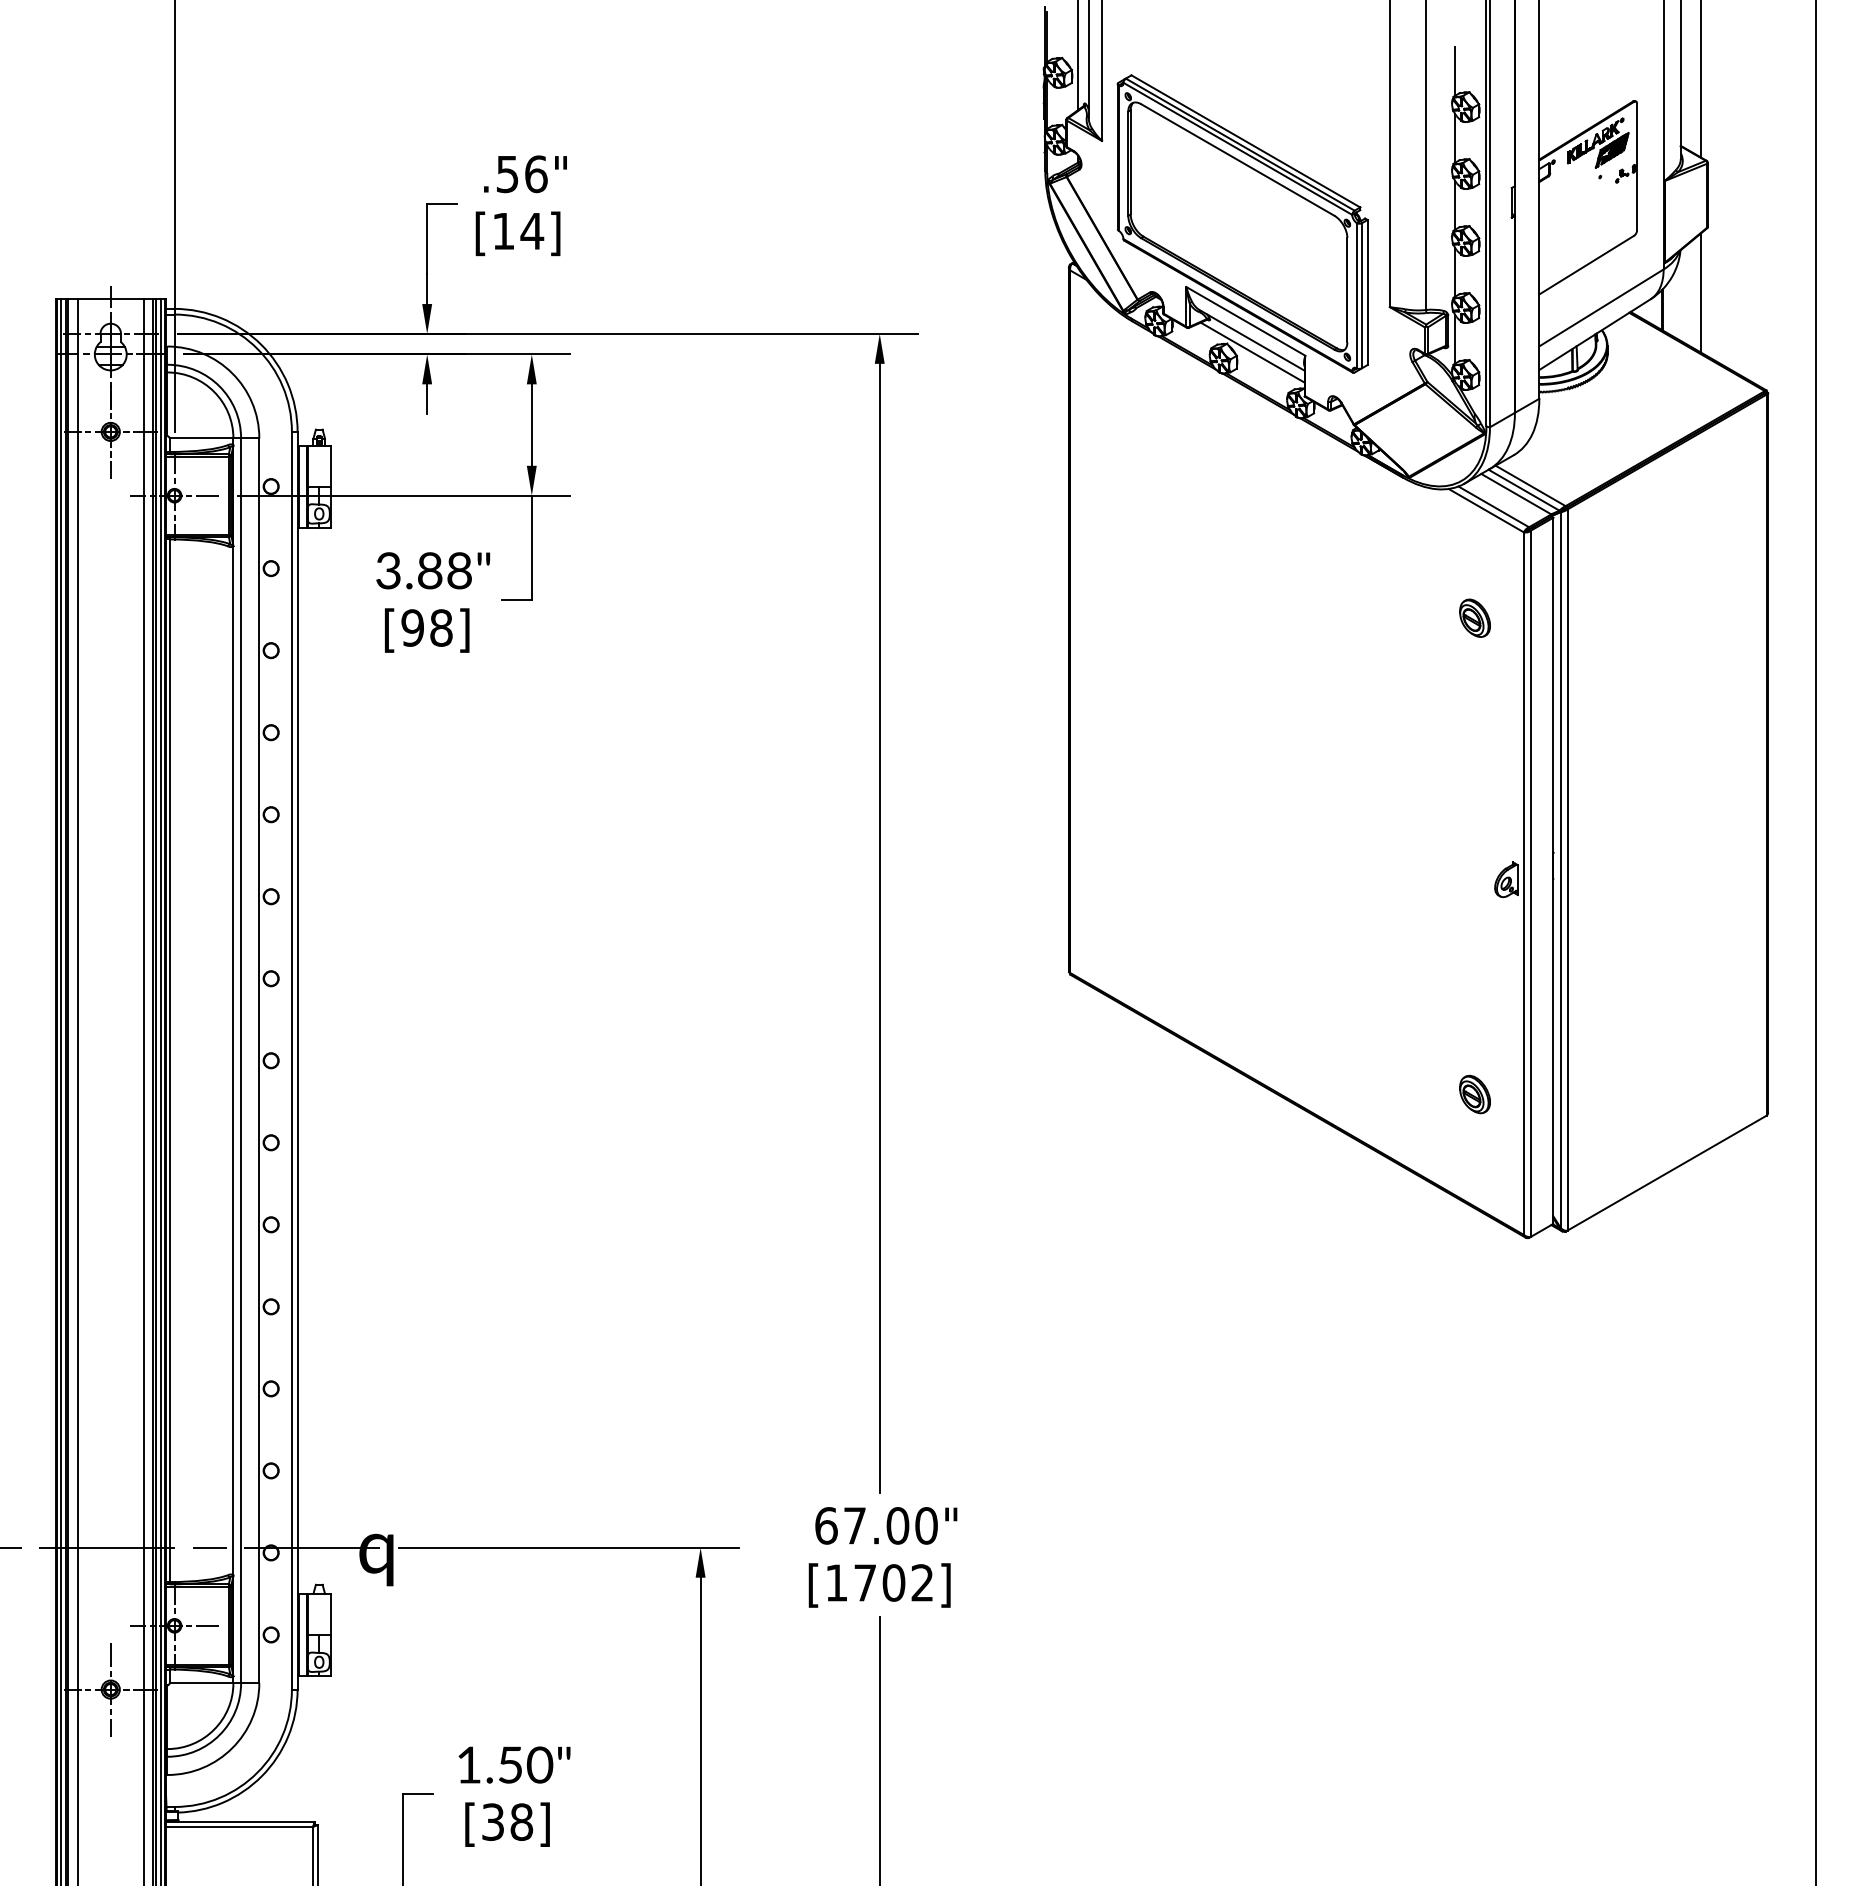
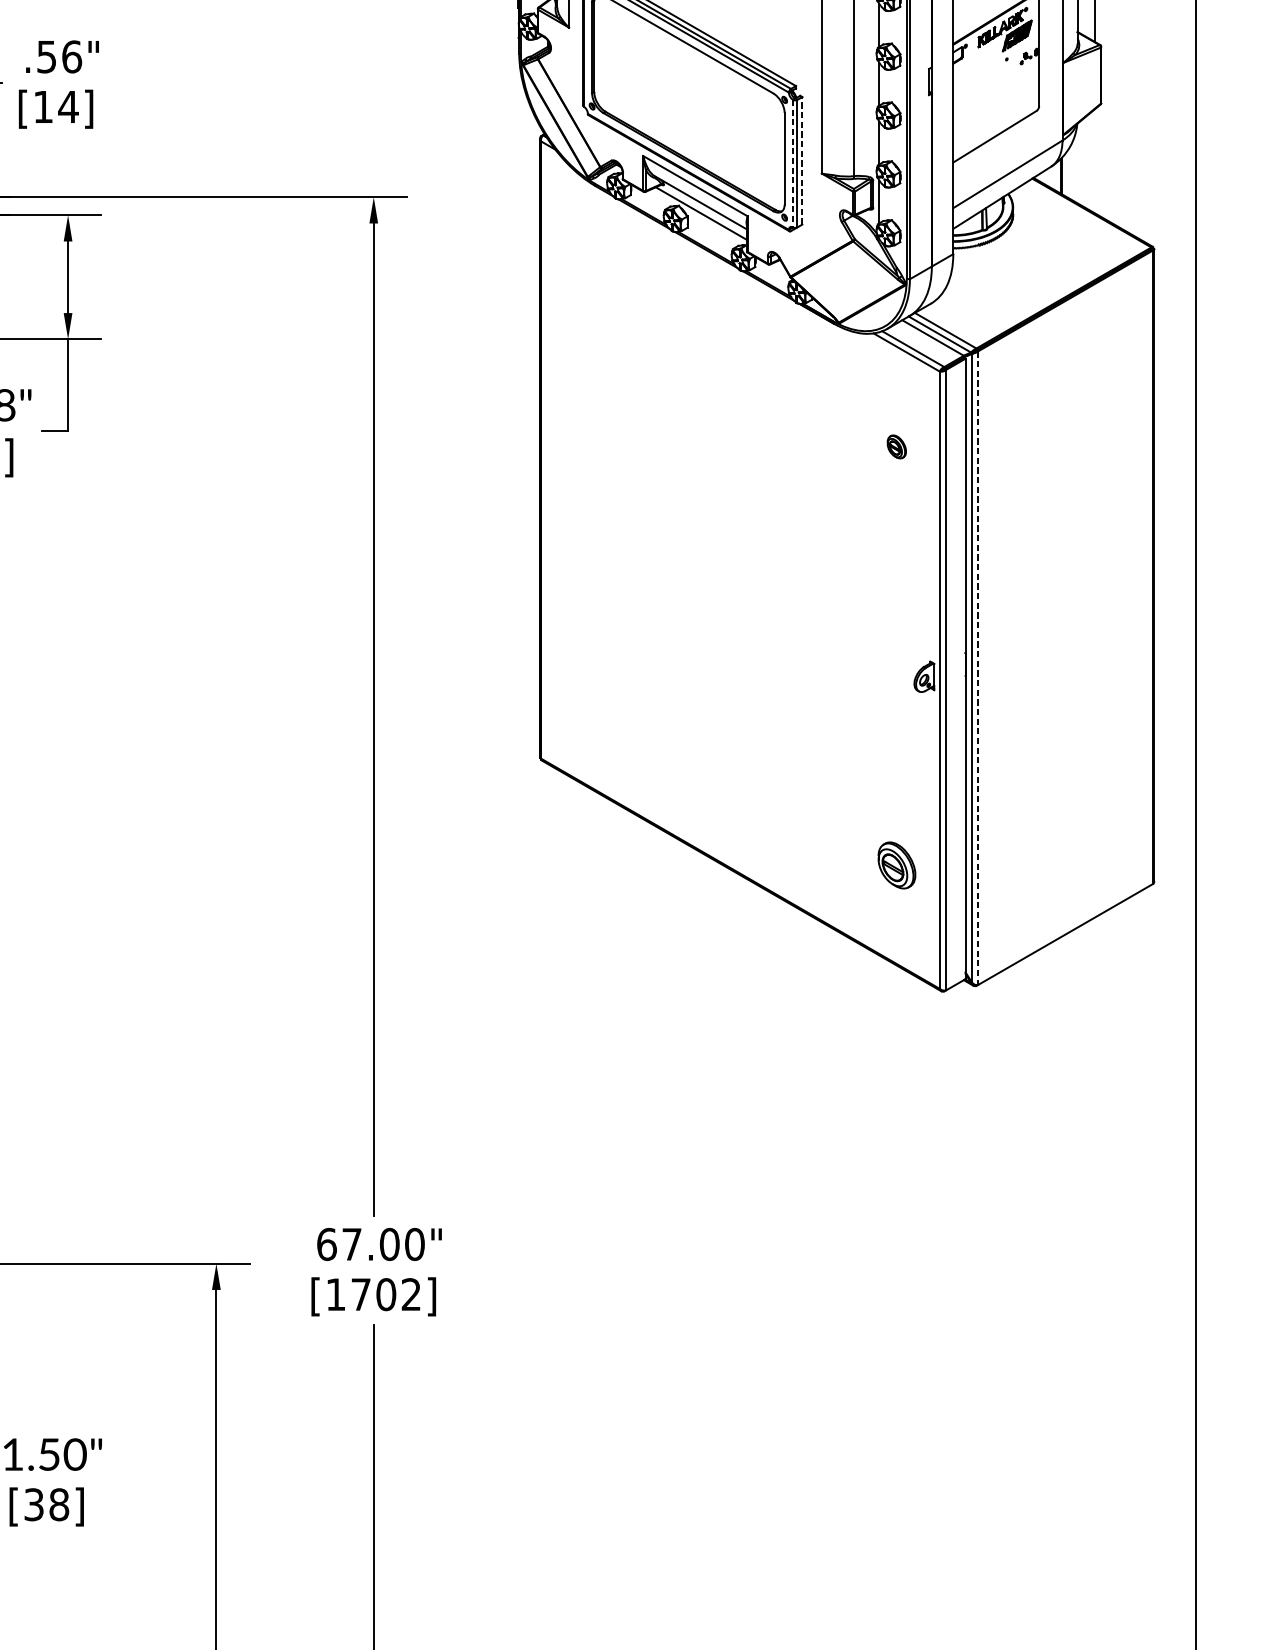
line: (1367, 292) -> (802, 160), solid -> dashed
line: (1700, 292) -> (1094, 160), removed
line: (1357, 295) -> (793, 163), solid -> dashed
part: (1474, 617) -> (896, 446), size x0.7
line: (1567, 870) -> (978, 668), solid -> dashed
part: (1474, 1094) -> (896, 865), size x1.4

